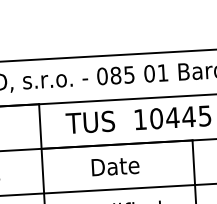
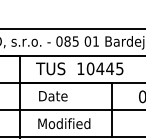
text: (115, 166) -> (53, 96), moved

